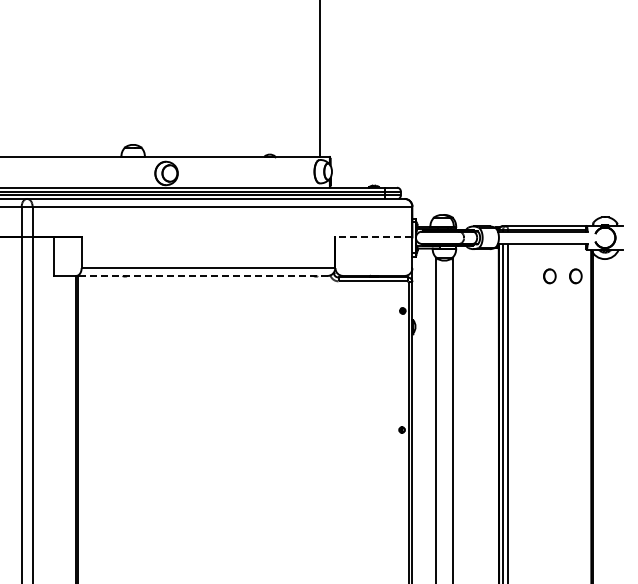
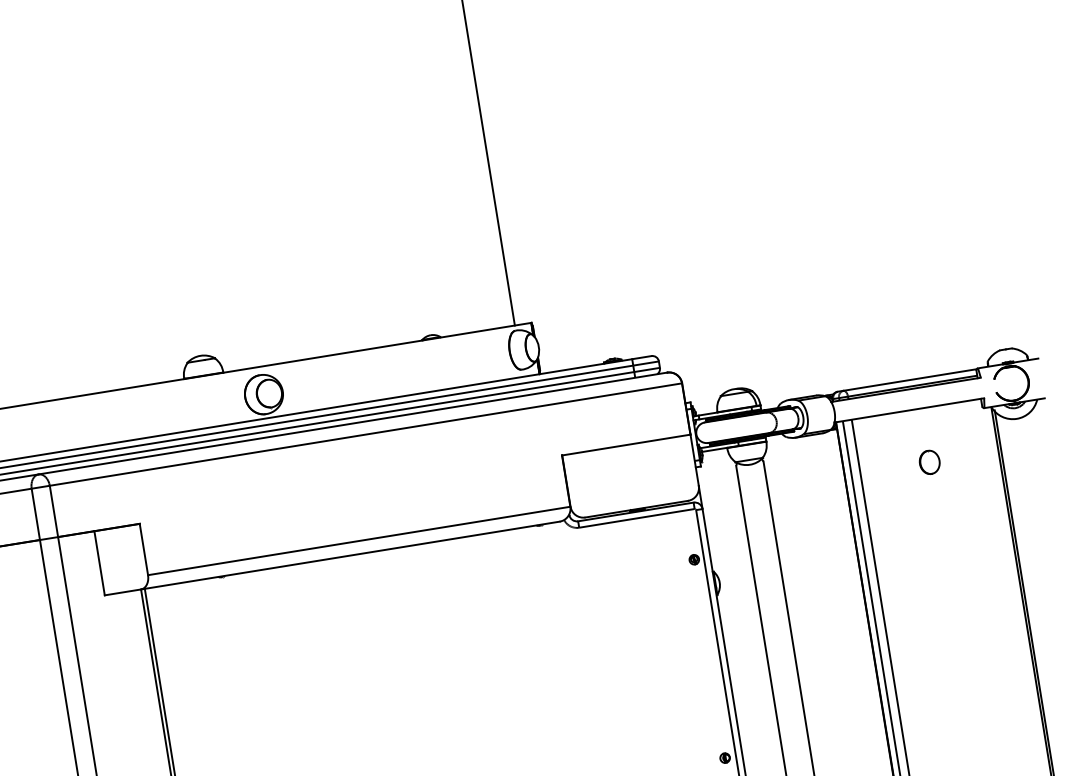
line: (373, 237) -> (625, 445), dashed -> solid
line: (203, 275) -> (352, 554), dashed -> solid
part: (575, 276) -> (972, 455), removed

